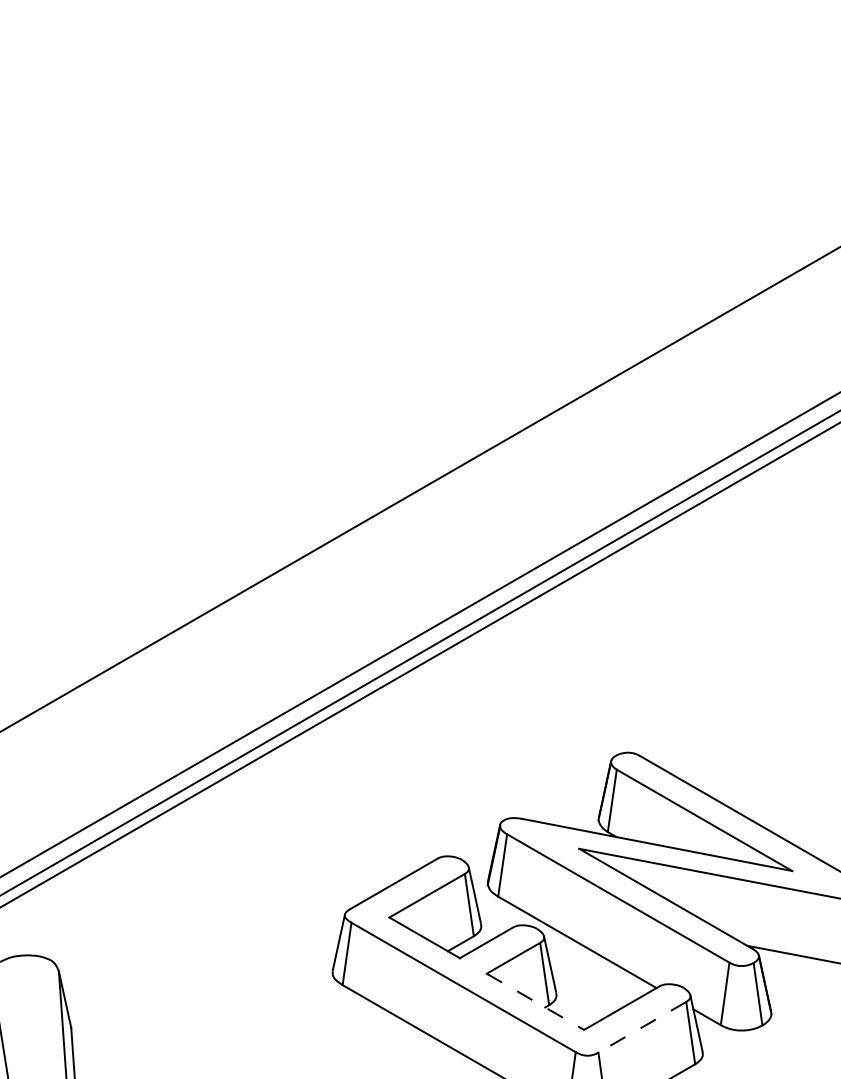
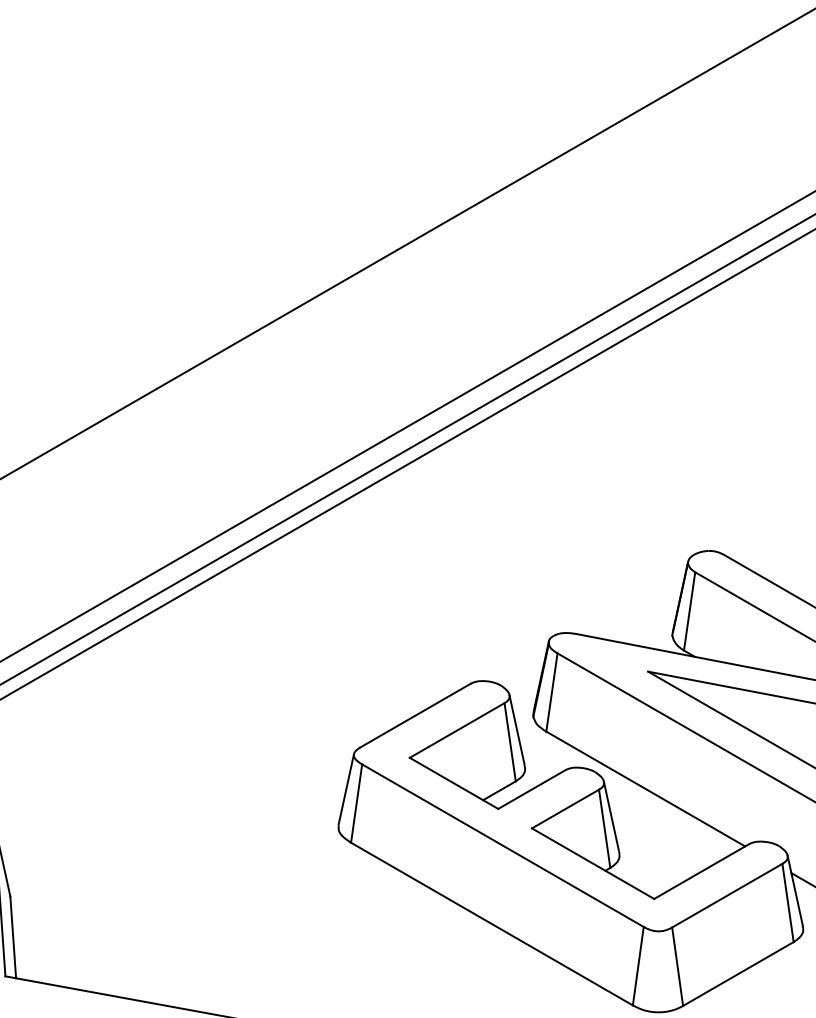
line: (535, 1002) -> (593, 864), dashed -> solid
line: (642, 1027) -> (727, 895), dashed -> solid

